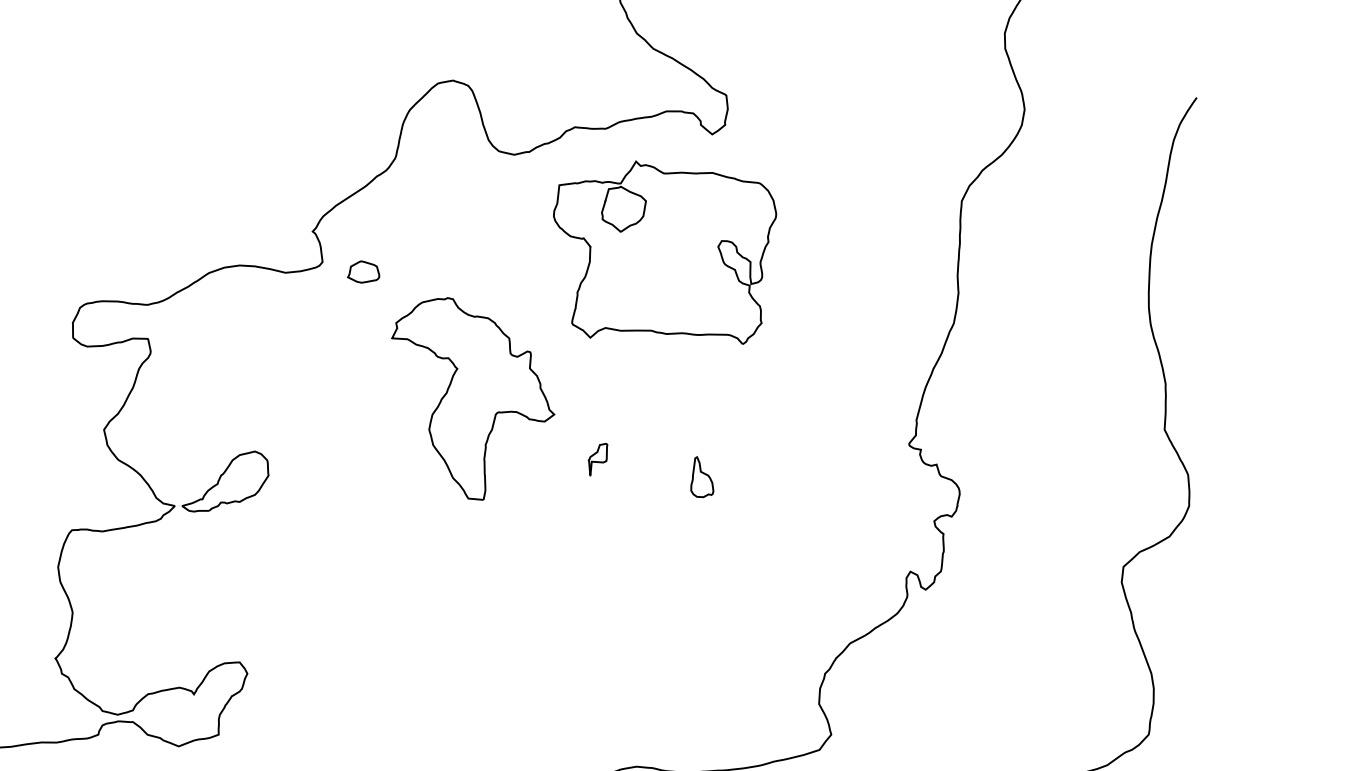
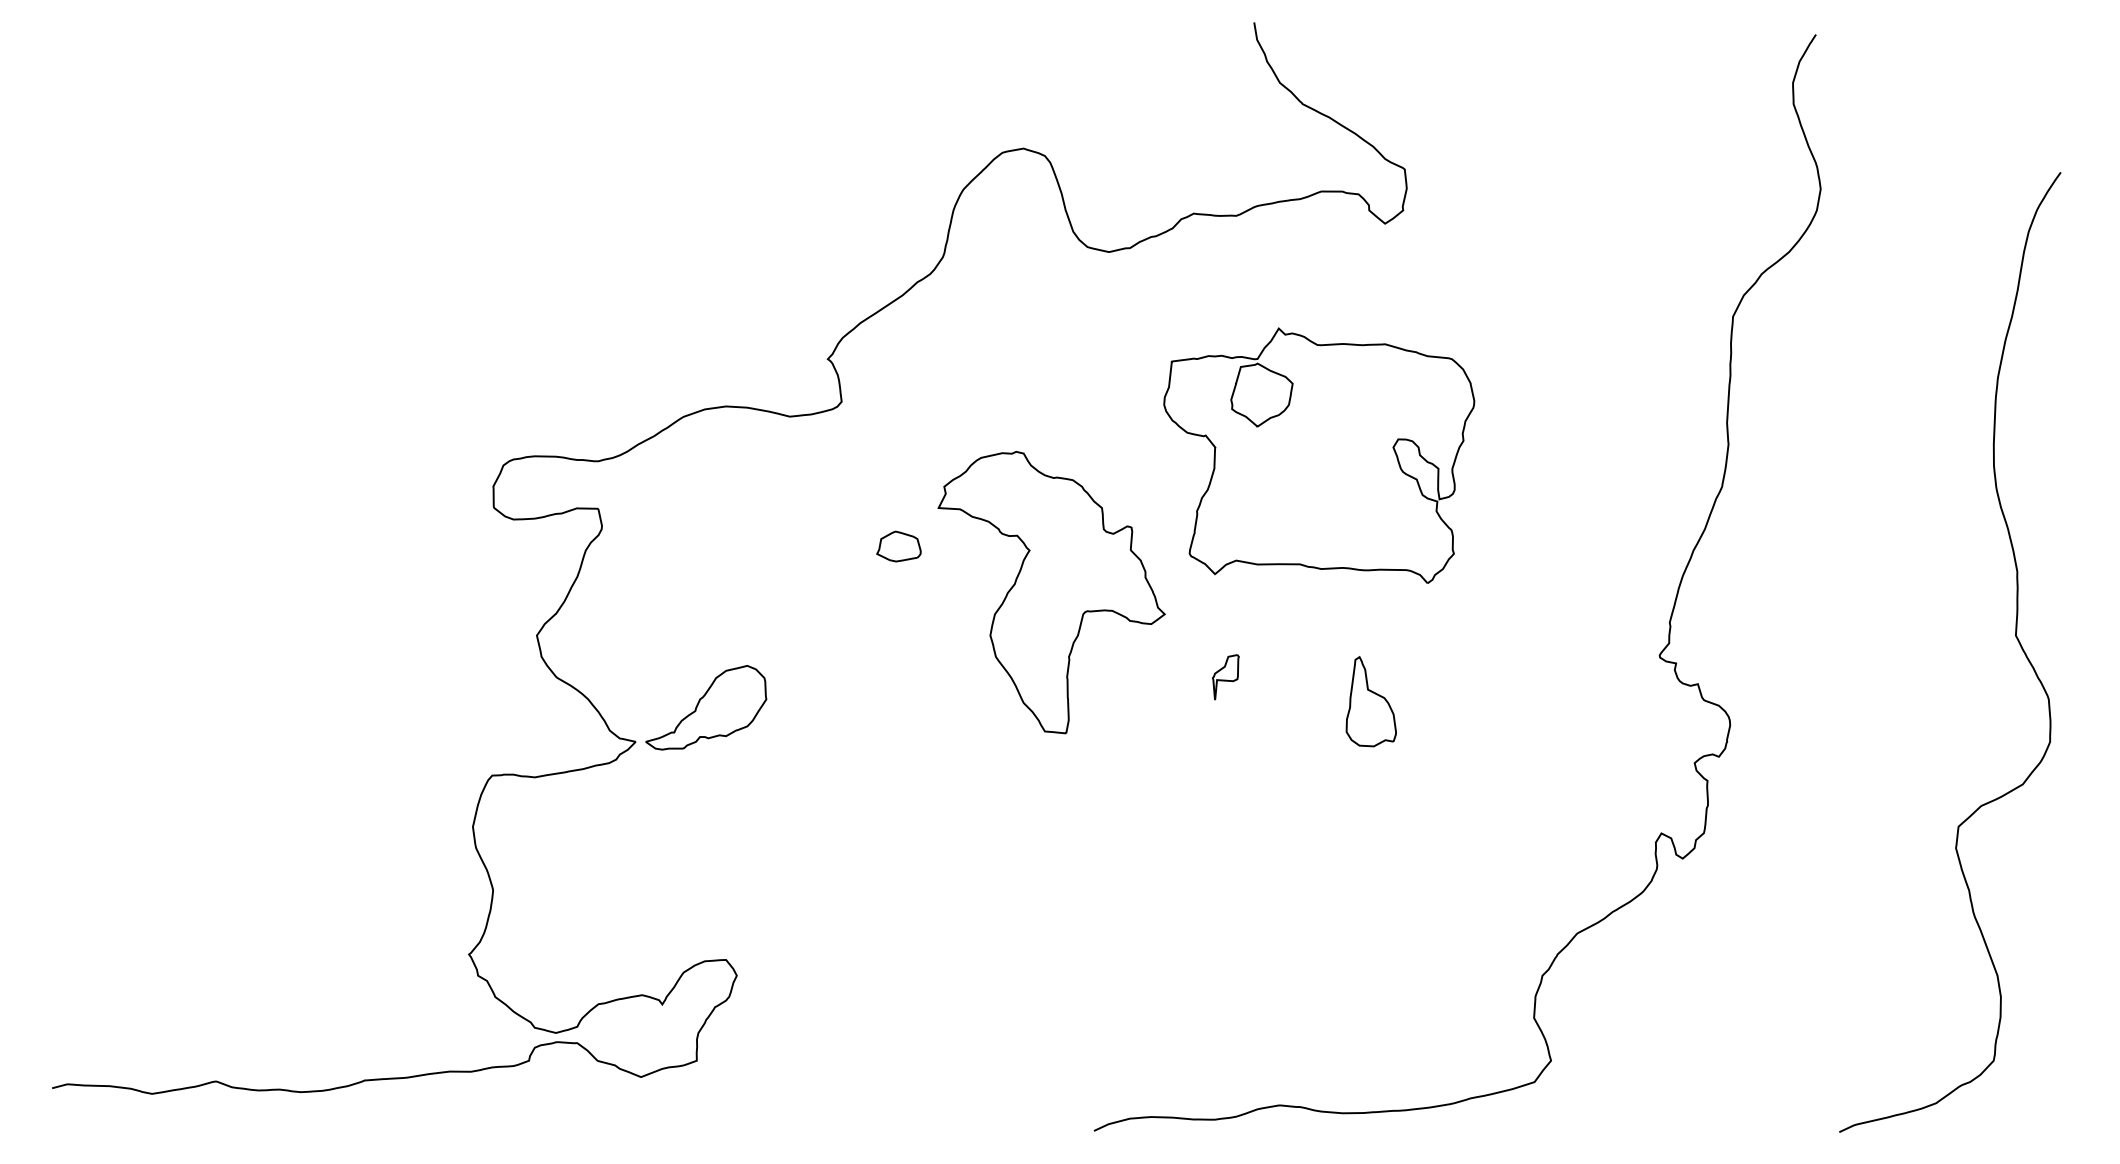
part: (665, 252) -> (1319, 455), moved
part: (363, 271) -> (898, 546), moved
part: (701, 477) -> (1370, 701), size x1.6

